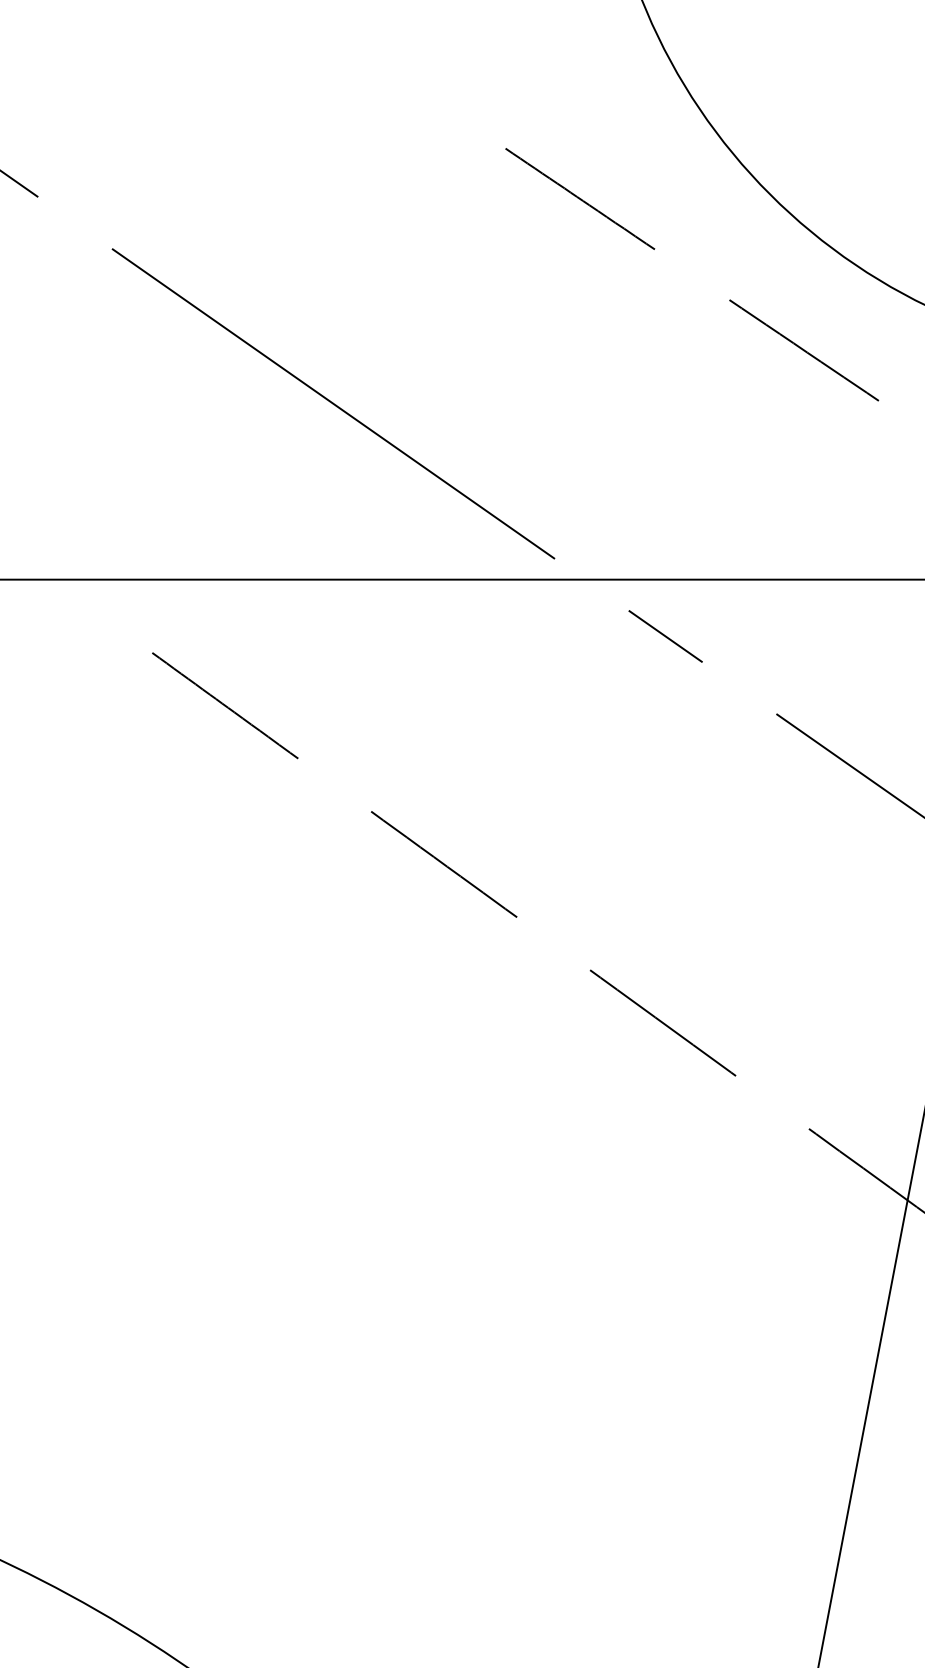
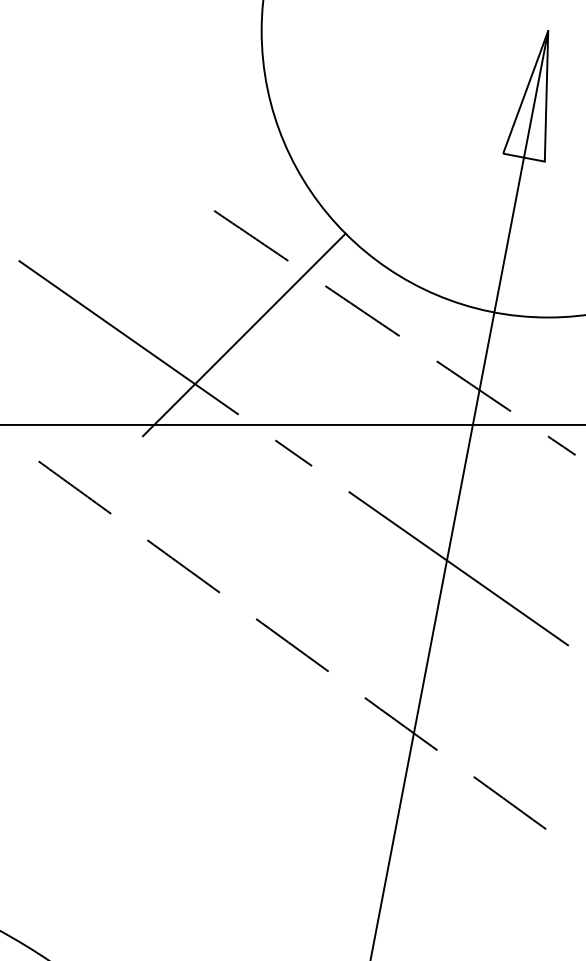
line: (564, 397) -> (243, 334), added

